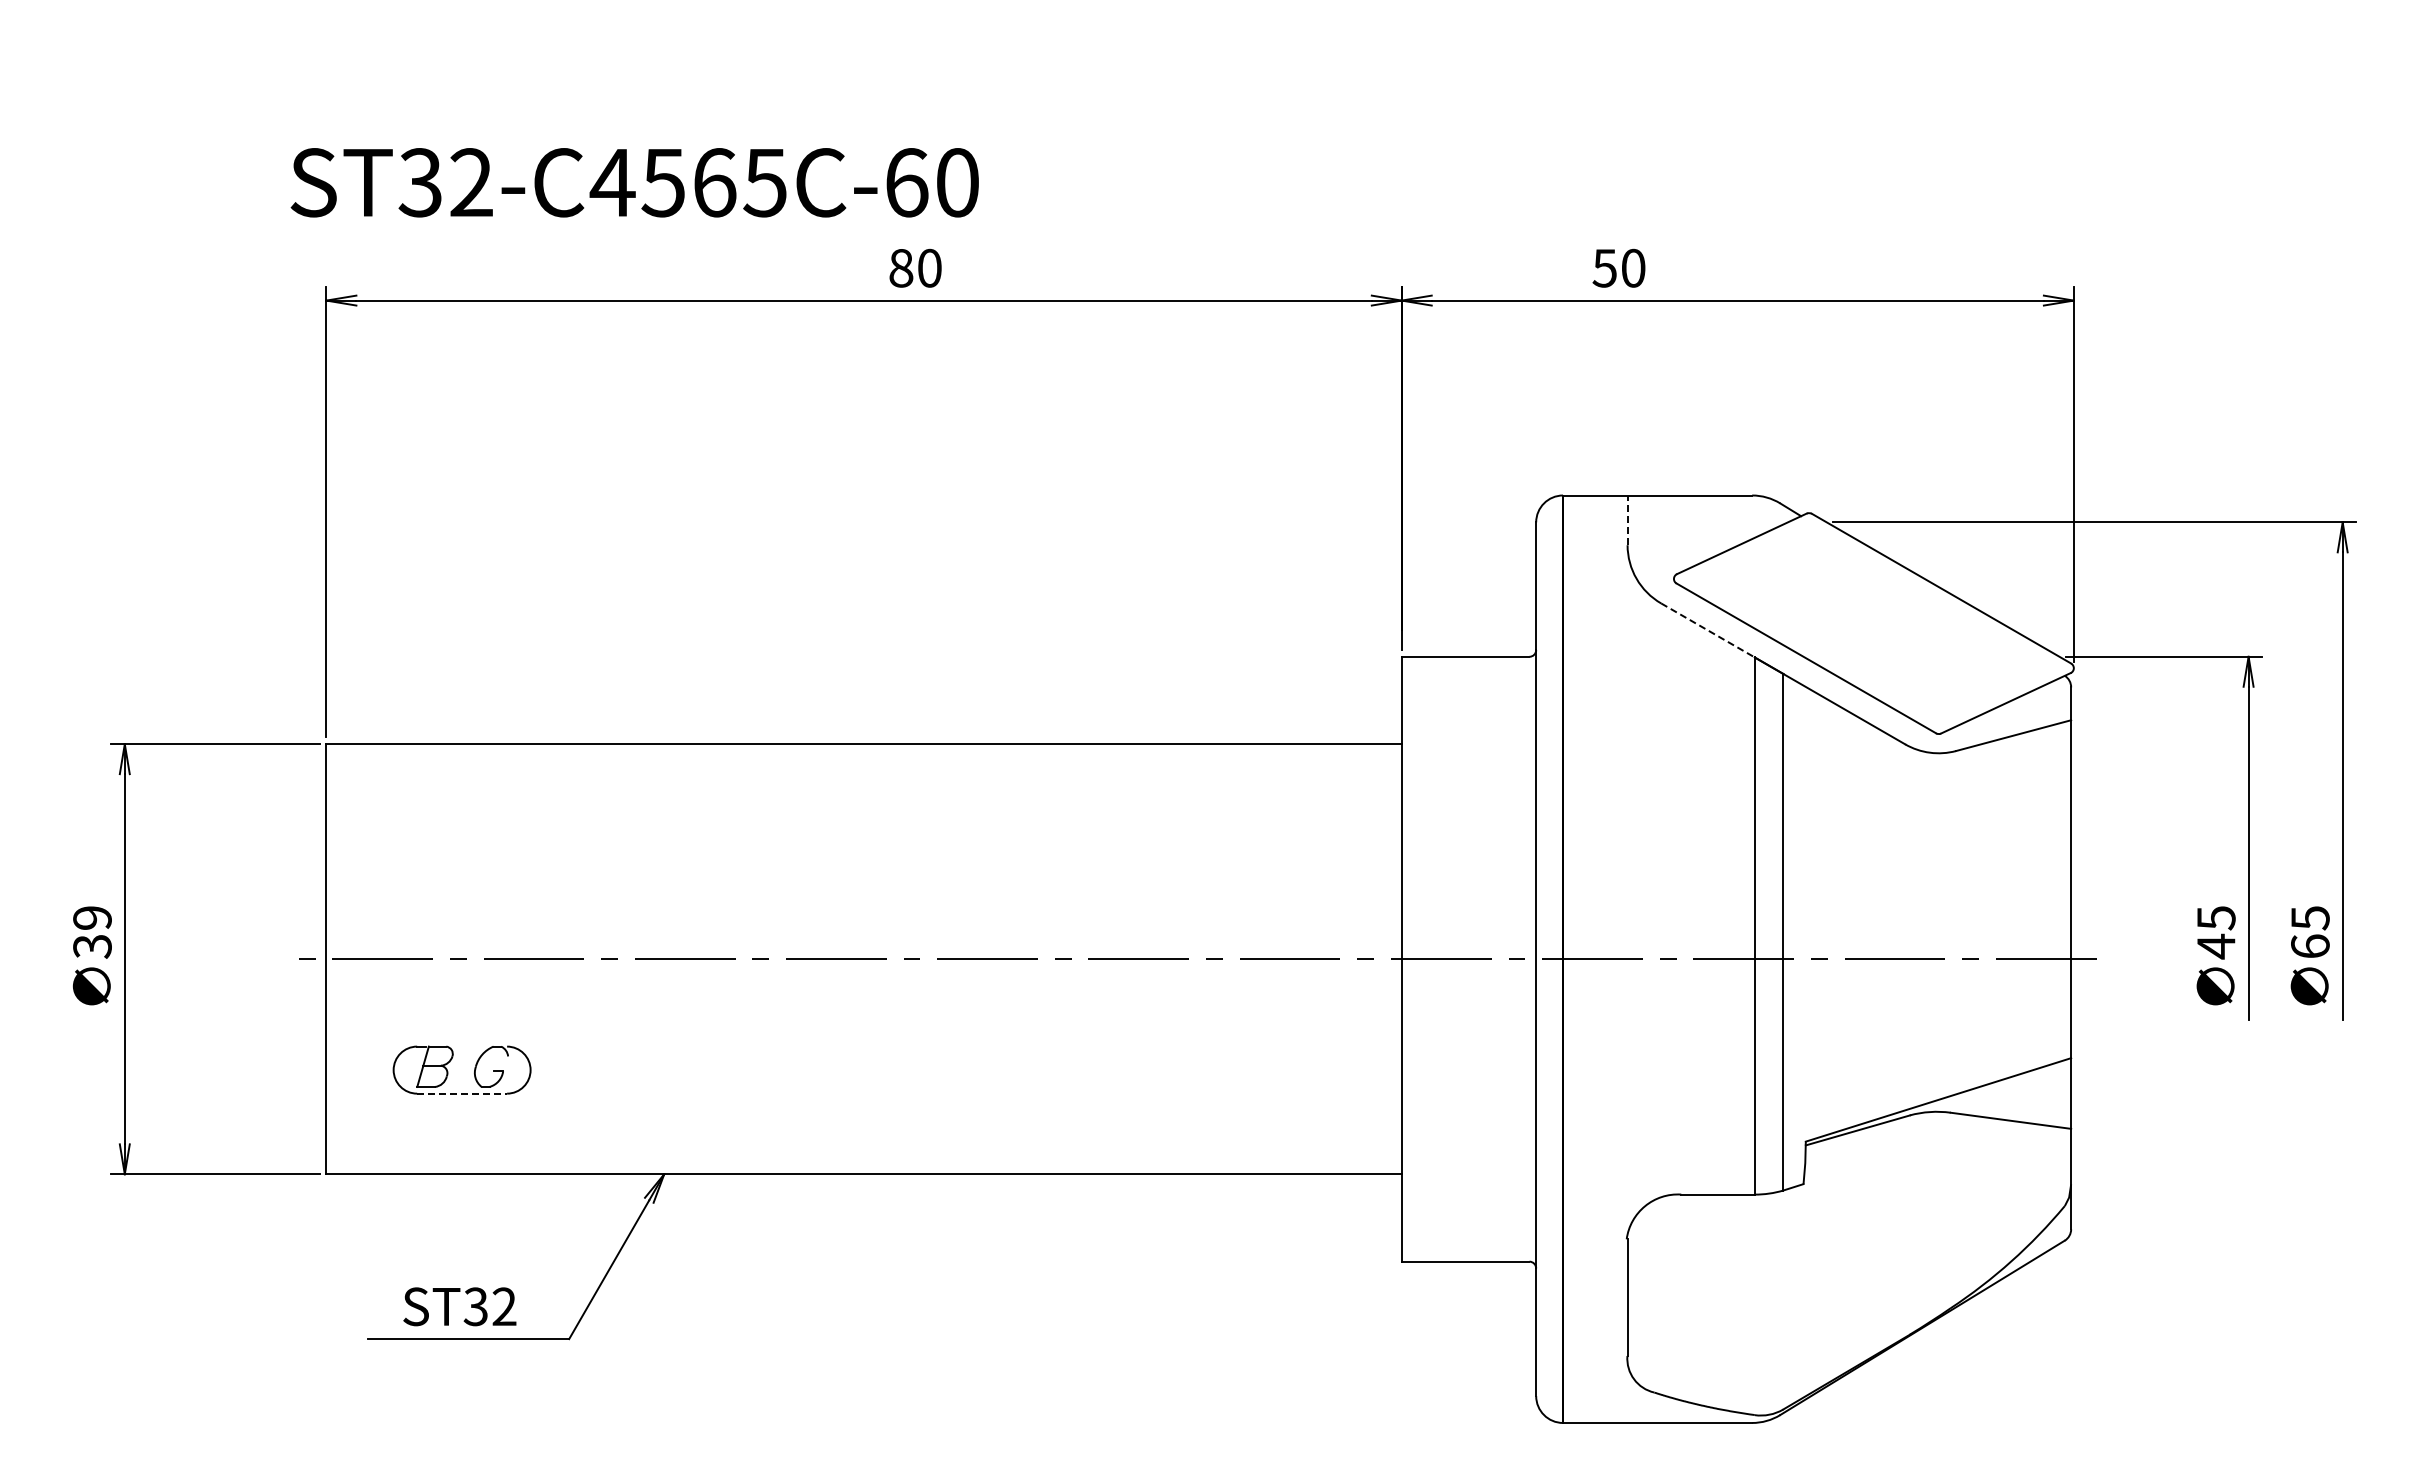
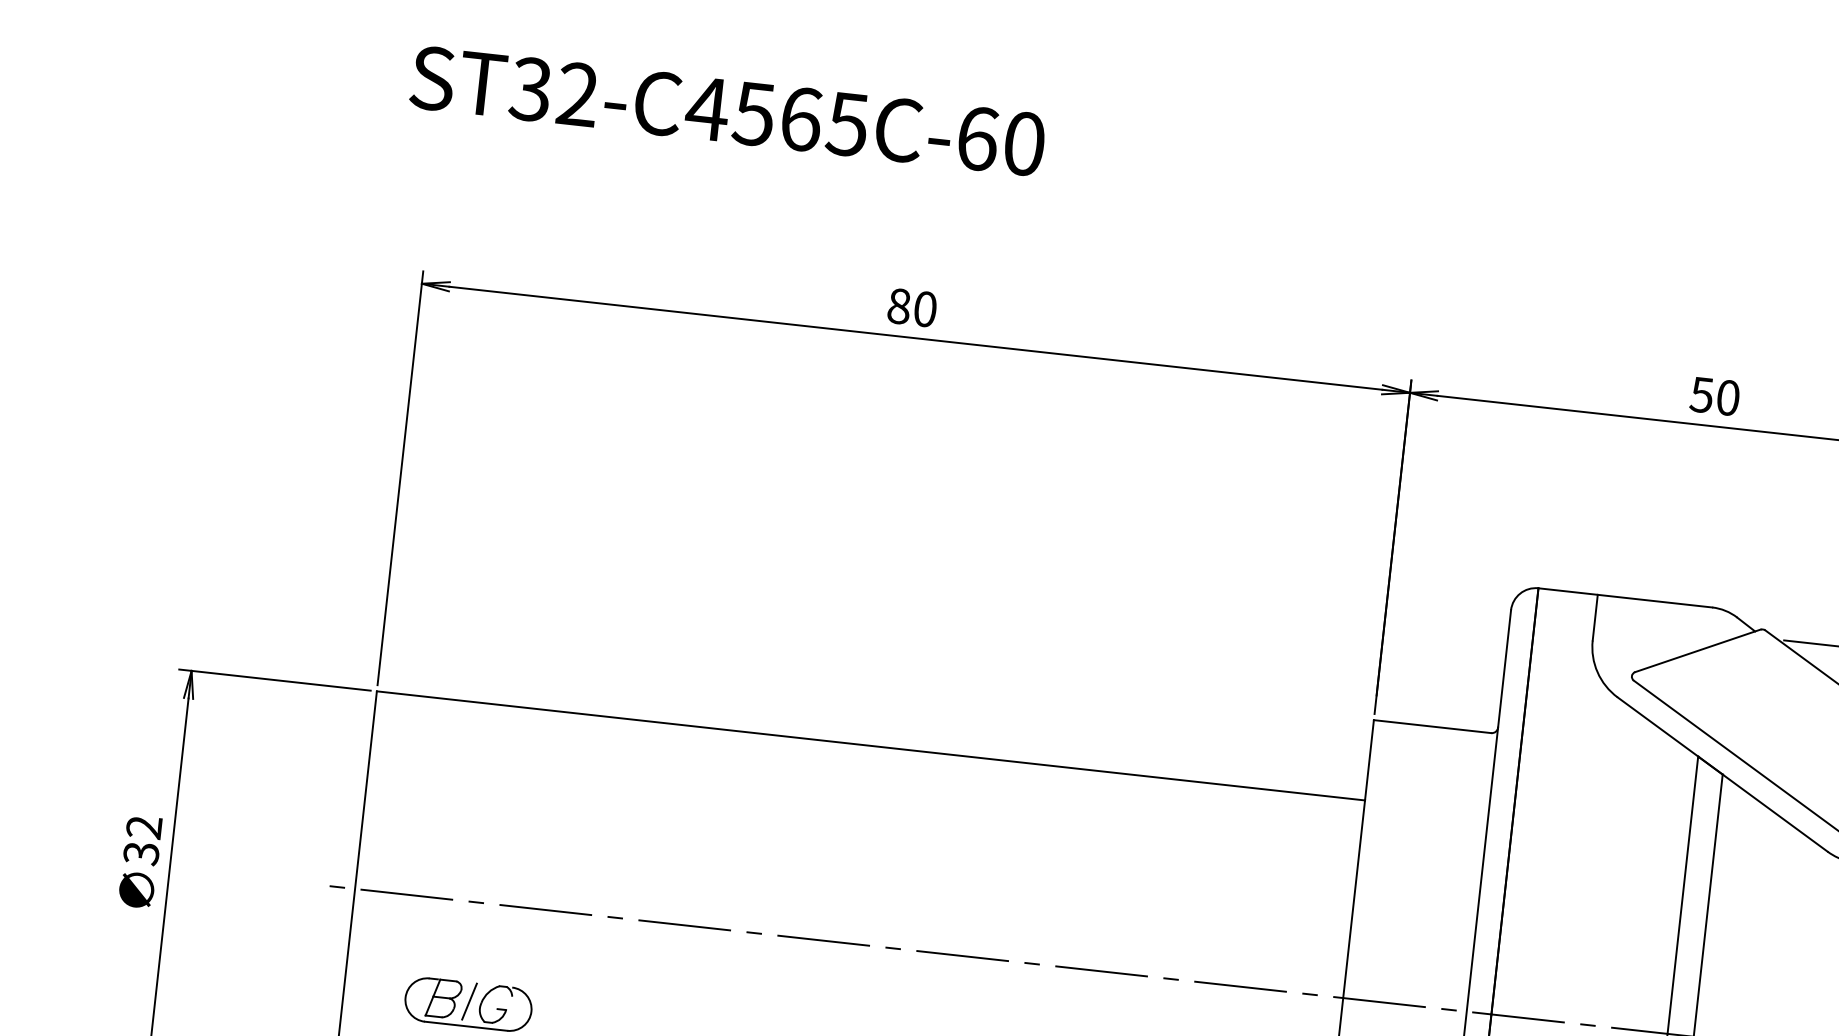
text: (634, 182) -> (727, 110), moved
text: (915, 267) -> (912, 307), moved
text: (1618, 267) -> (1714, 395), moved
line: (1627, 520) -> (1595, 617), dashed -> solid
line: (1708, 630) -> (1658, 727), dashed -> solid
text: (92, 917) -> (144, 826), 39 -> 32
line: (462, 1066) -> (469, 1001), added
line: (462, 1093) -> (466, 1026), dashed -> solid

